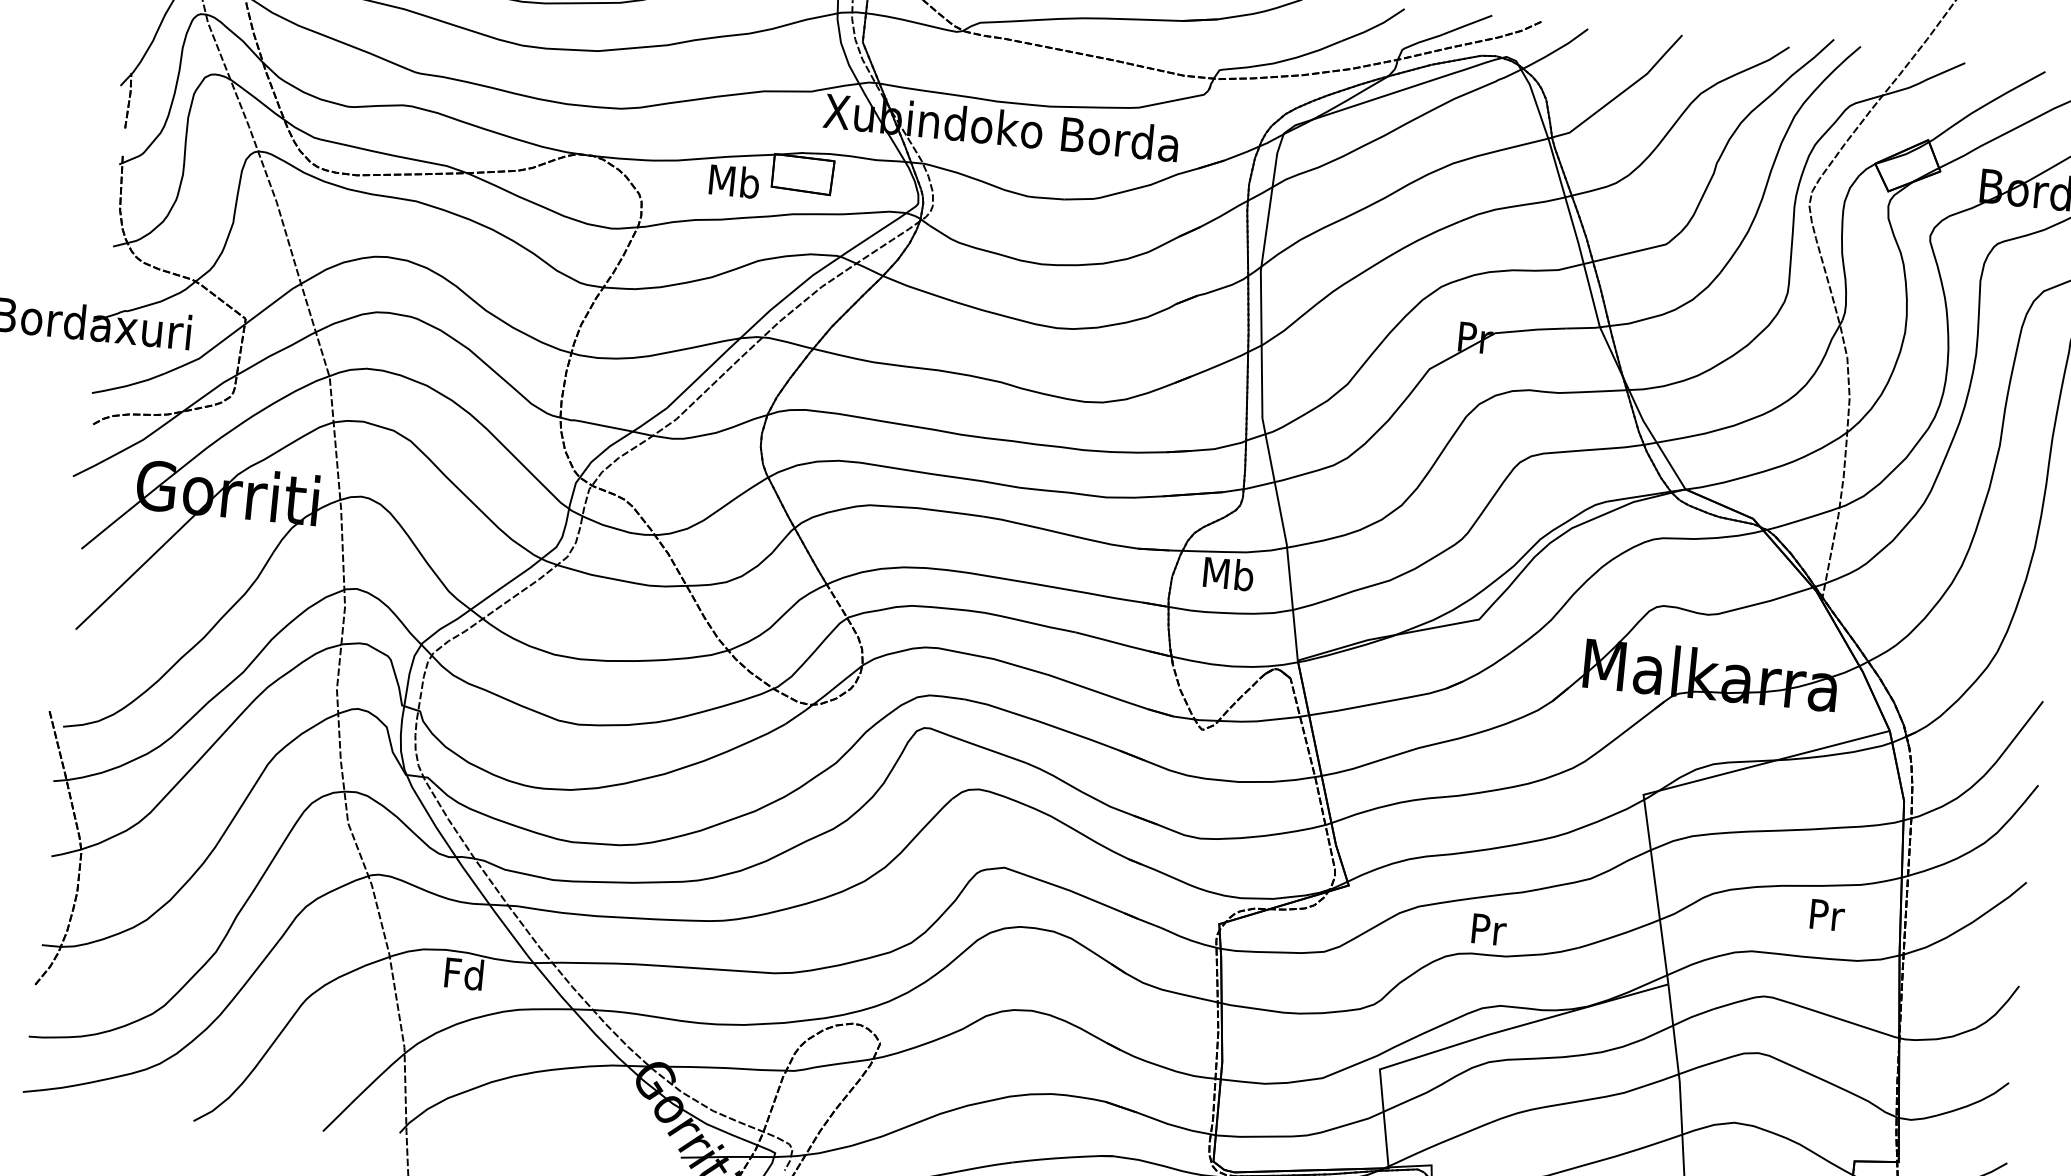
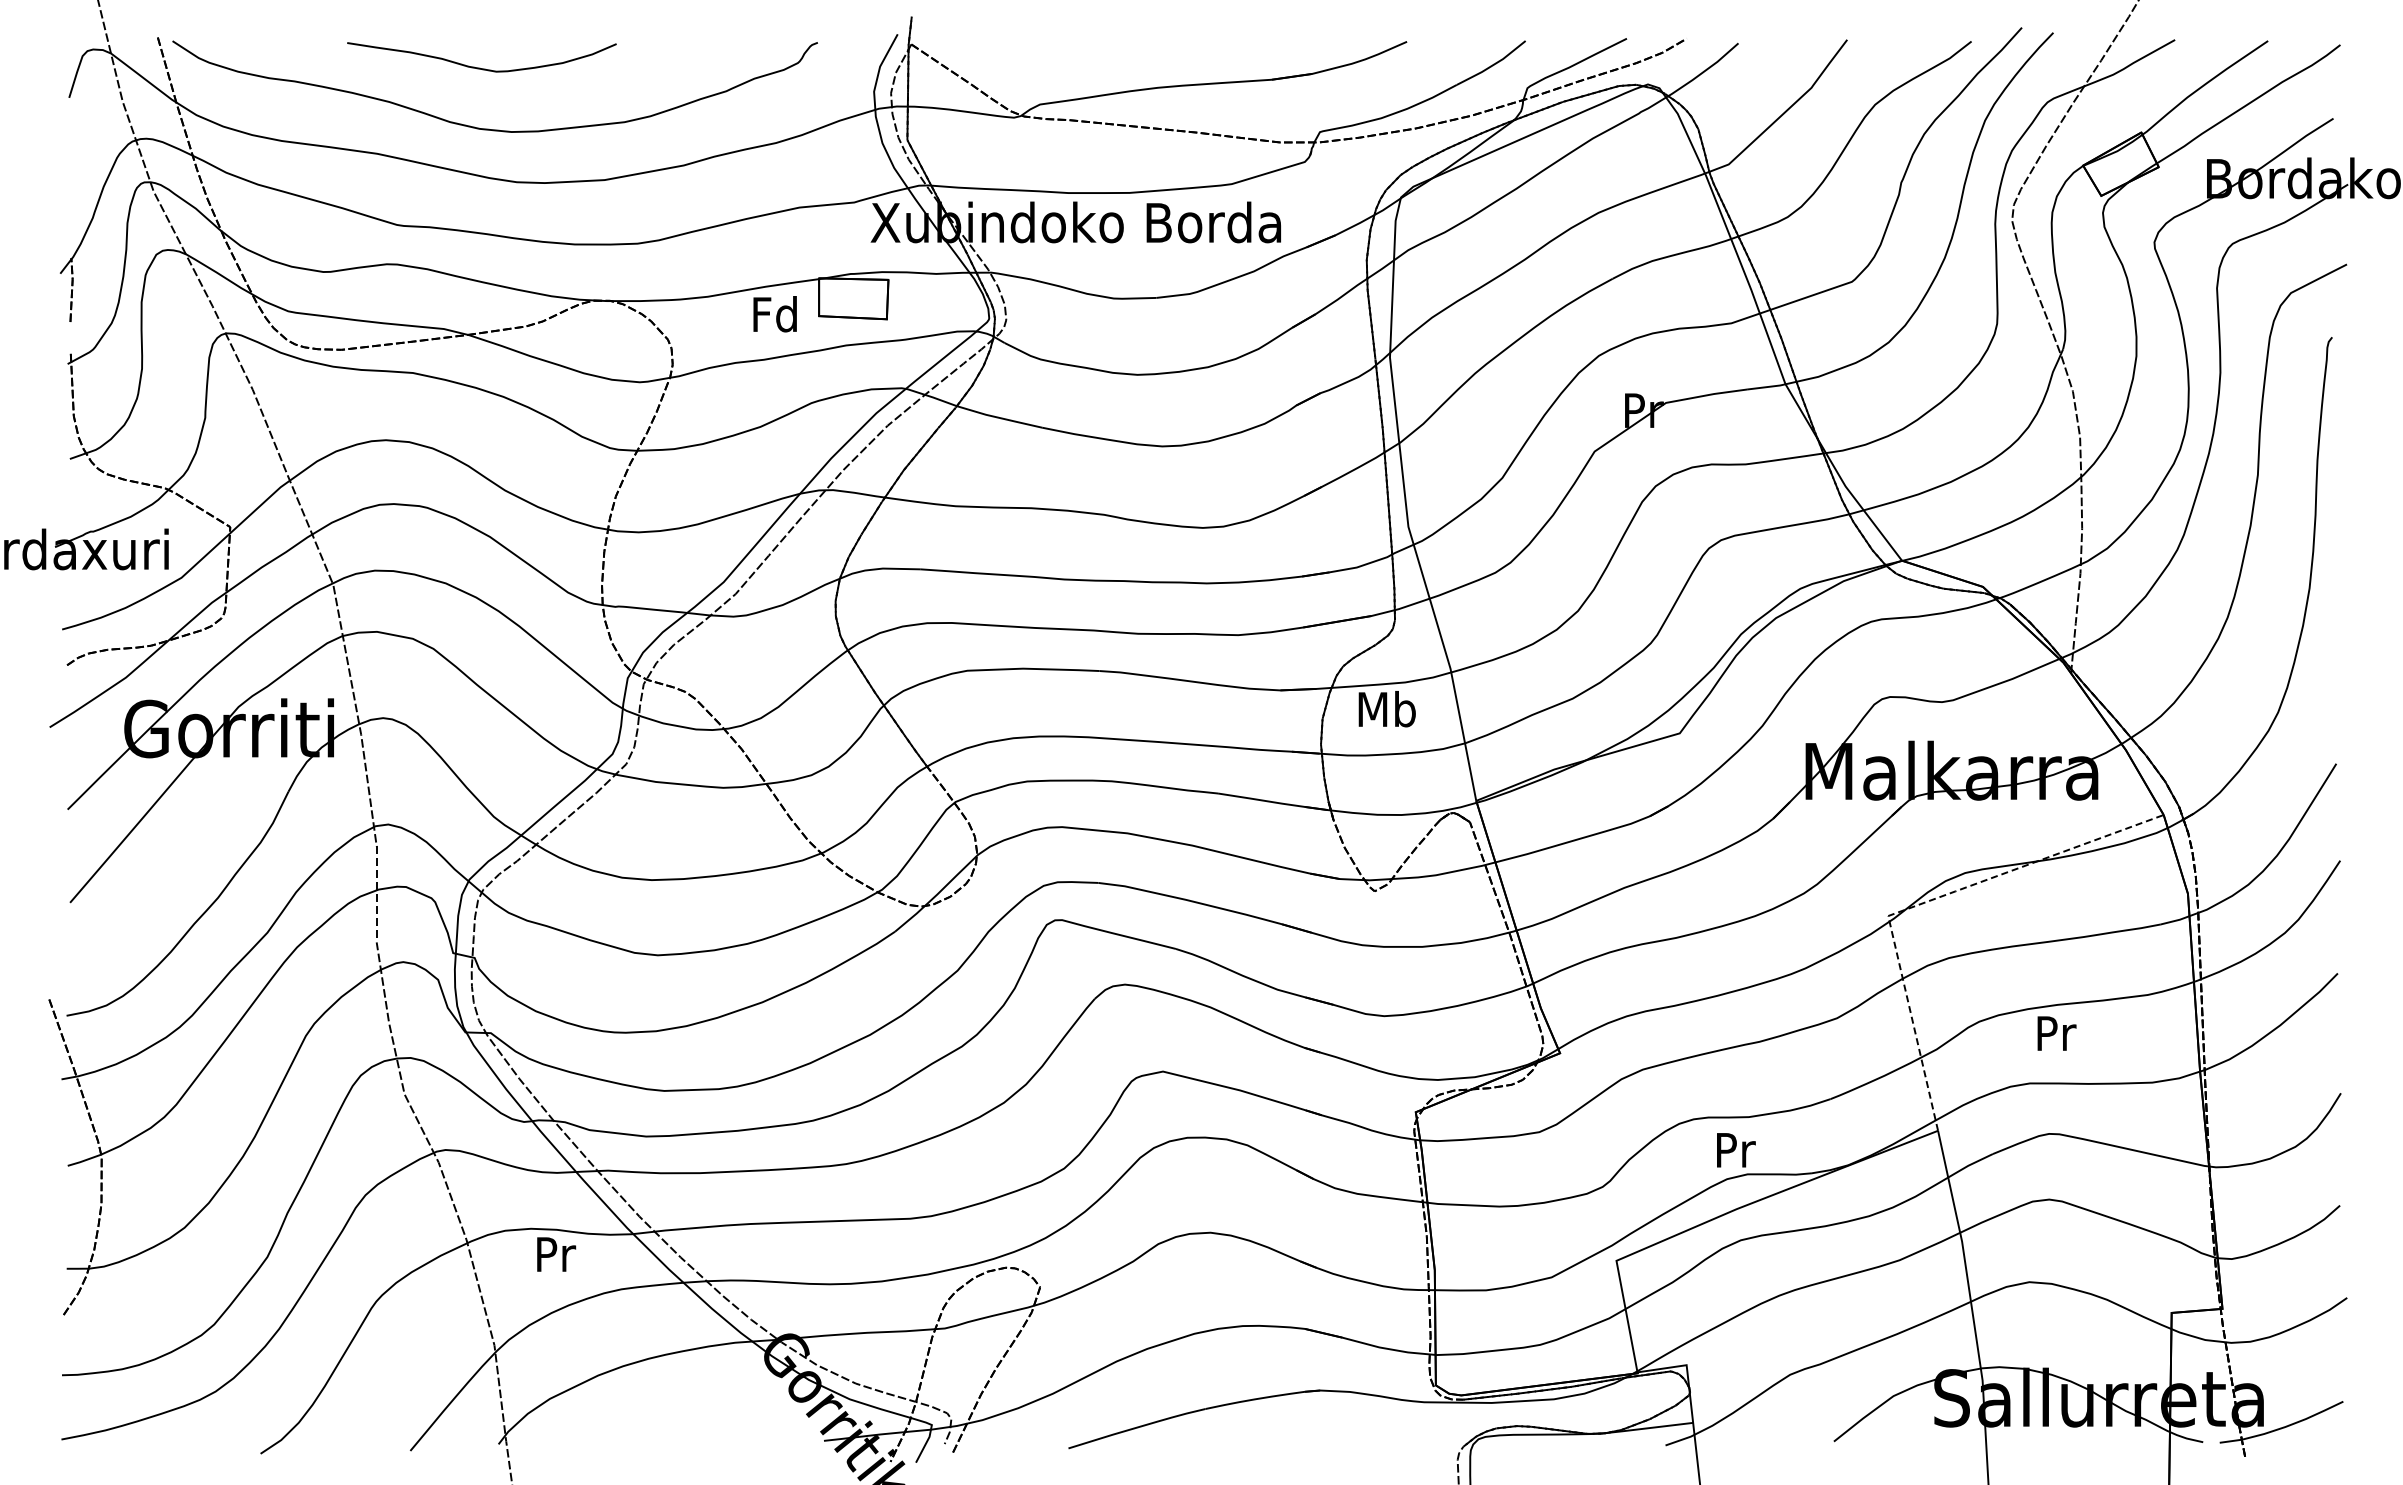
text: (734, 181) -> (775, 314), Mb -> Fd
line: (1674, 786) -> (1922, 903), solid -> dashed
text: (1827, 915) -> (2056, 1033), moved
text: (1489, 929) -> (1736, 1150), moved
text: (464, 973) -> (554, 1253), Fd -> Pr

